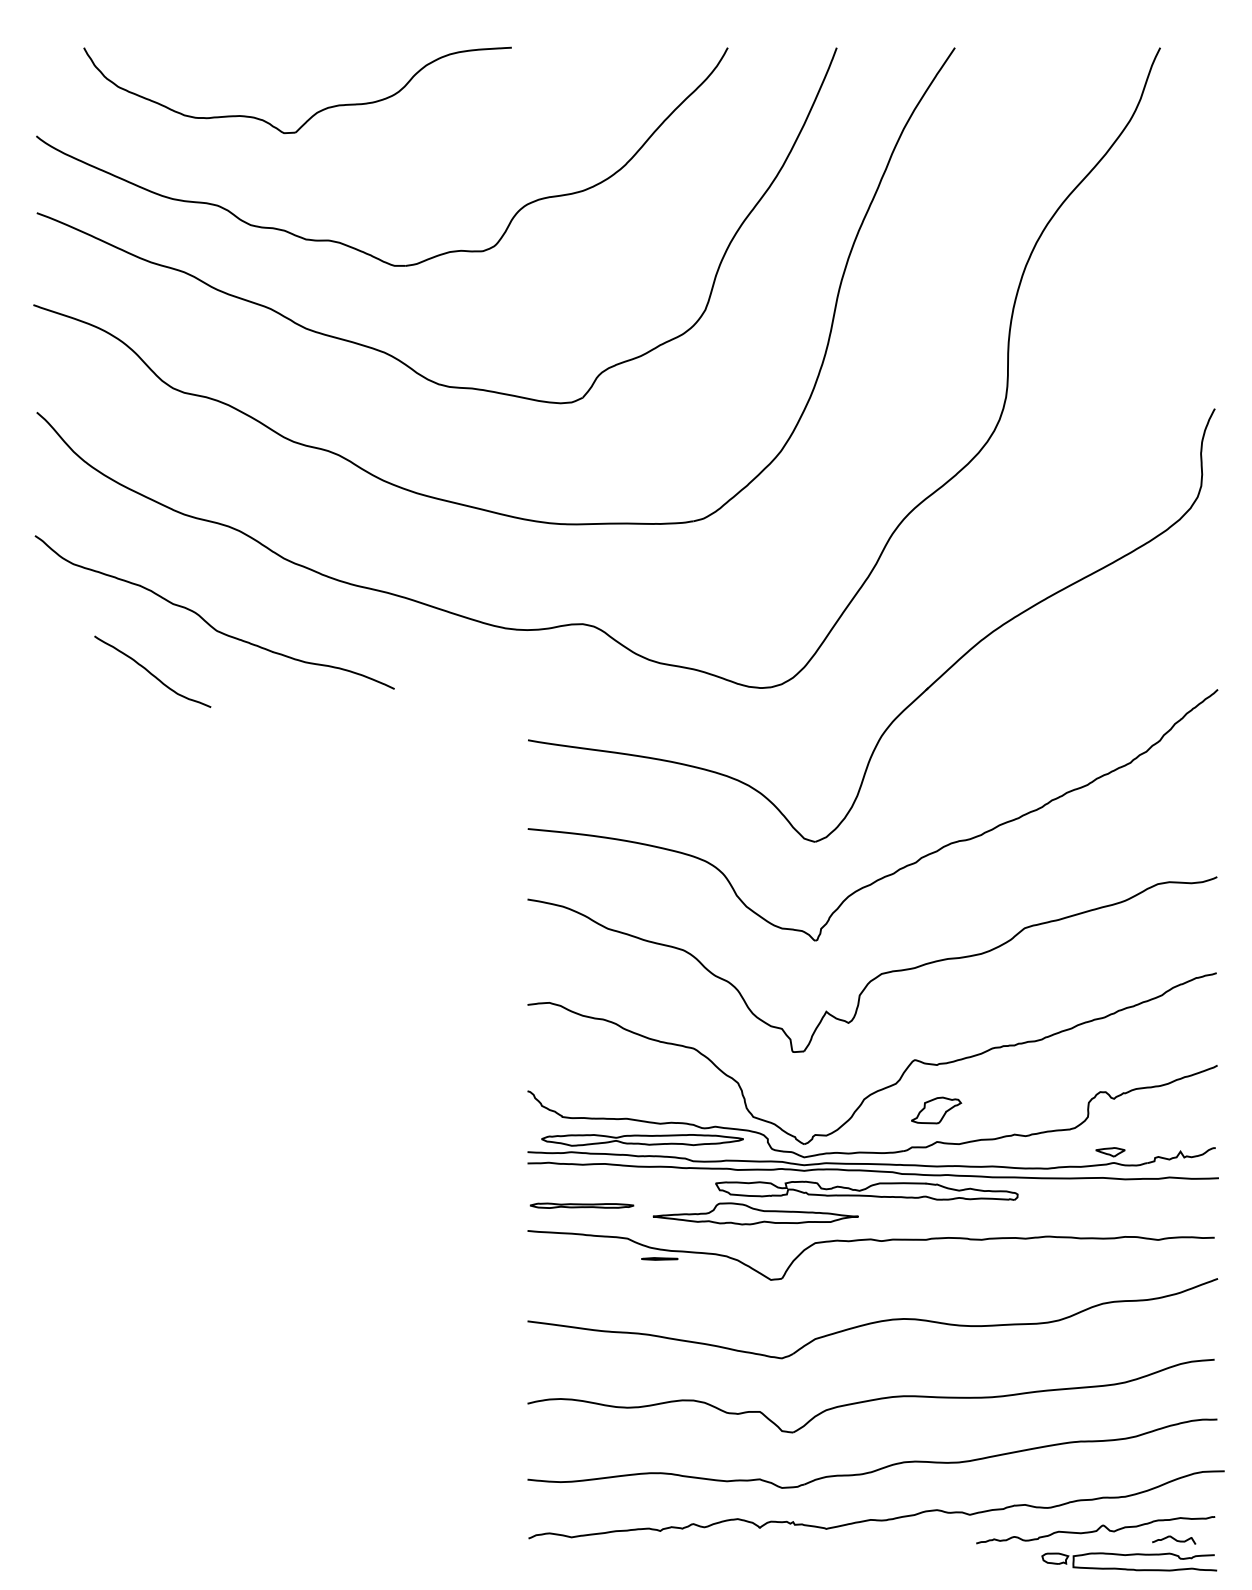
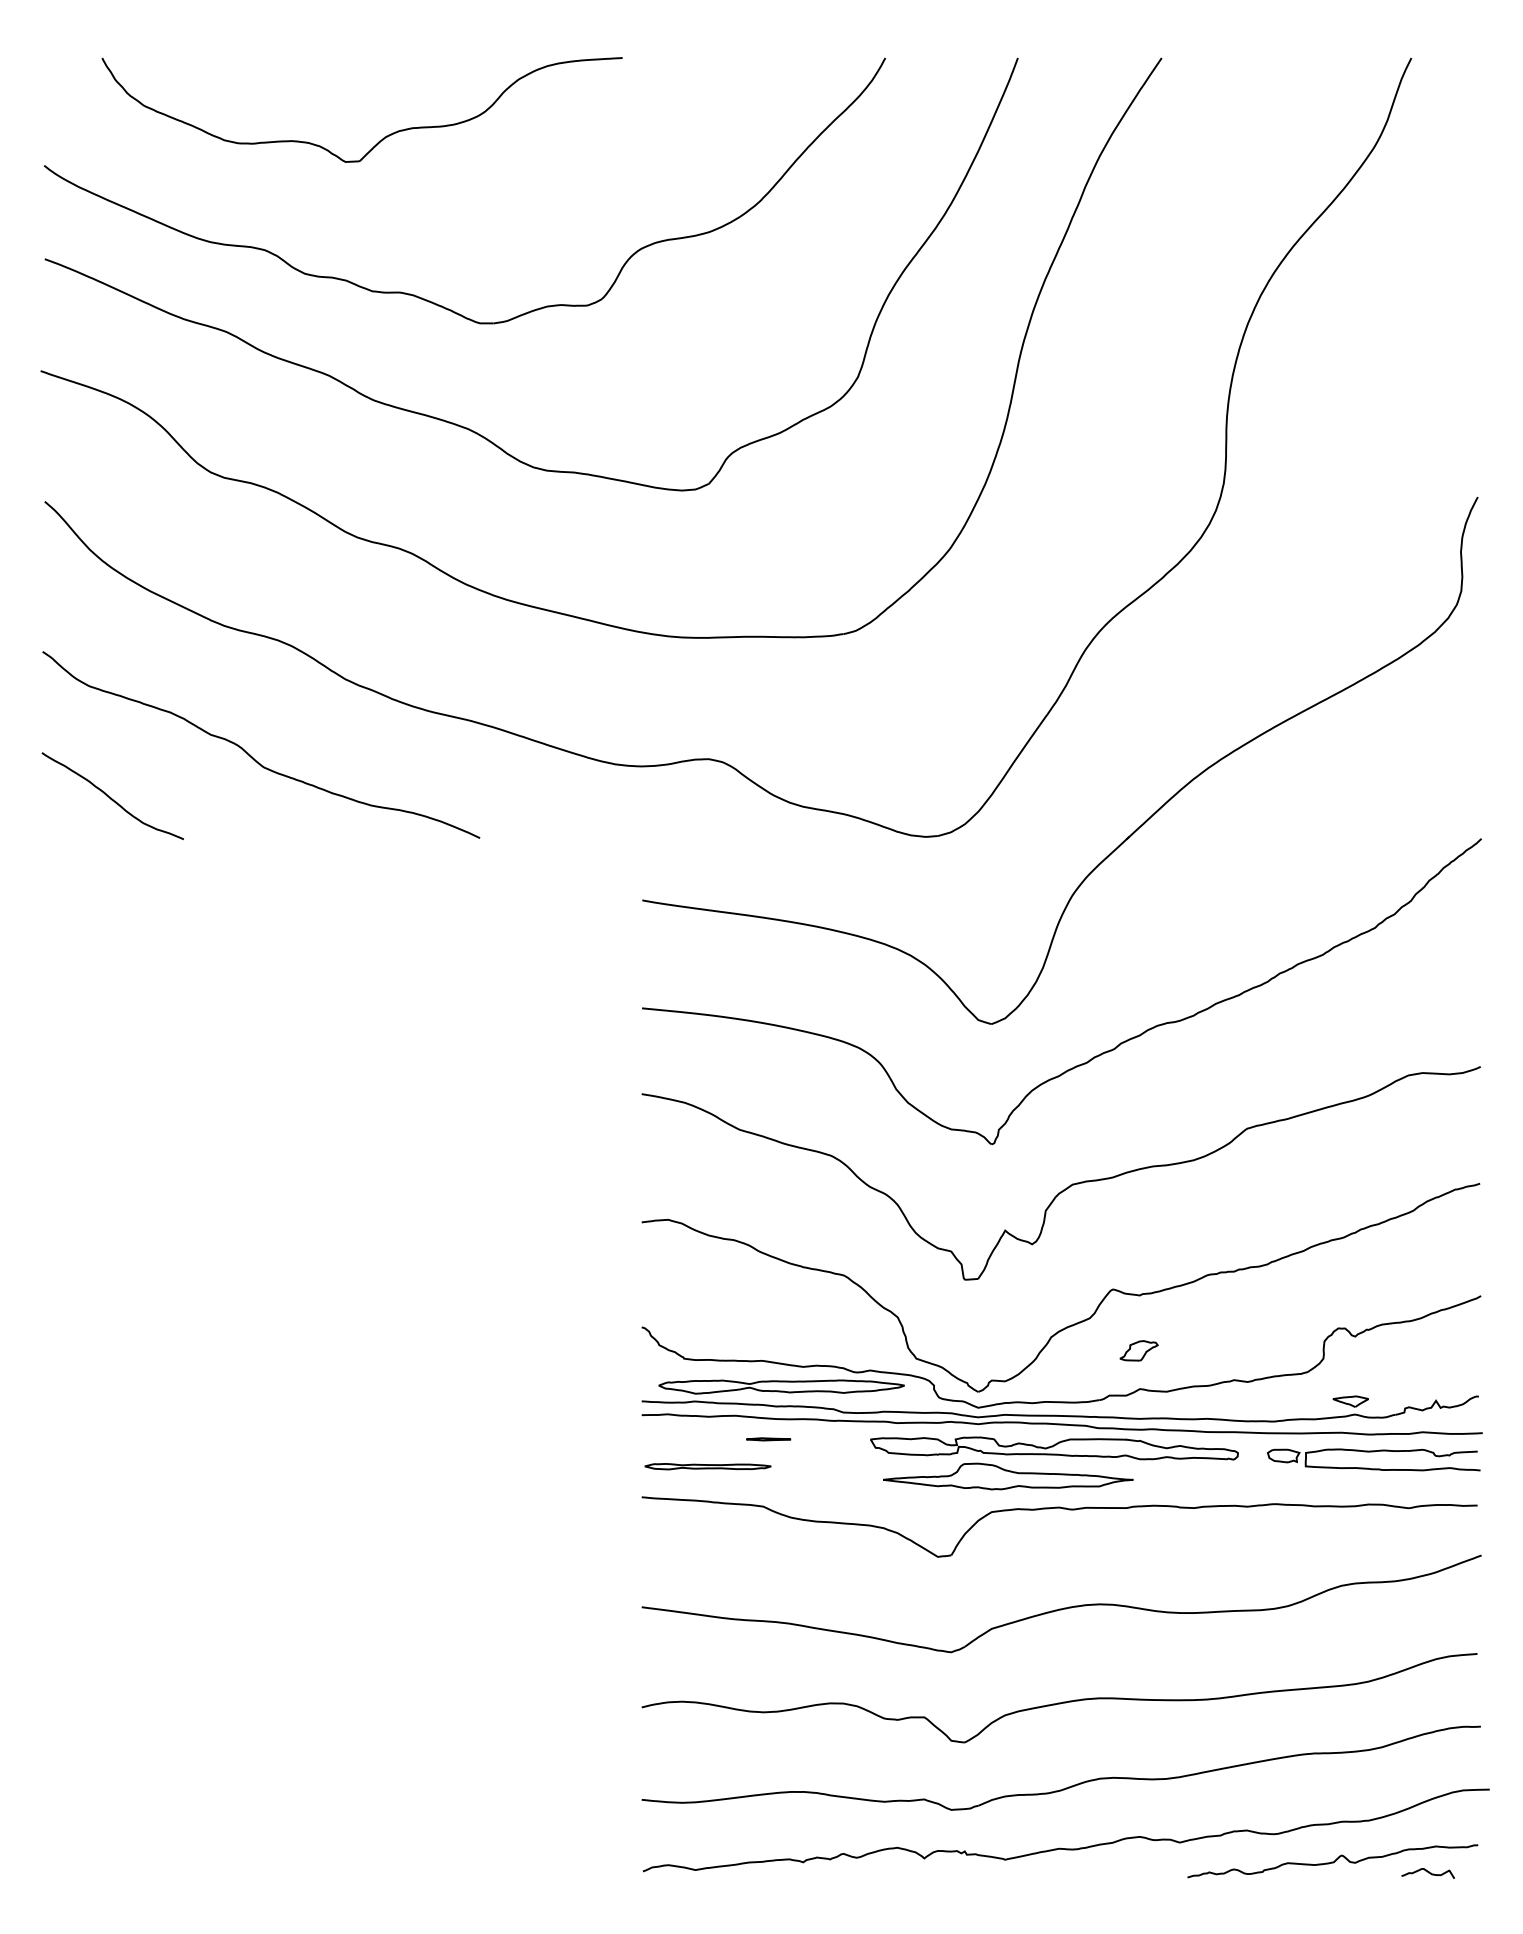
curve: (151, 672) -> (111, 797), moved
part: (935, 1110) -> (1138, 1350), size x0.62
part: (755, 1213) -> (1008, 1476), moved
line: (659, 1259) -> (768, 1439), moved
part: (1129, 1555) -> (1373, 1452), moved

